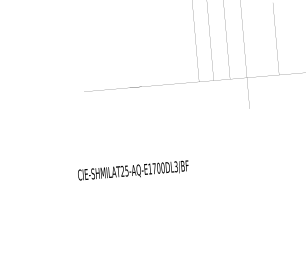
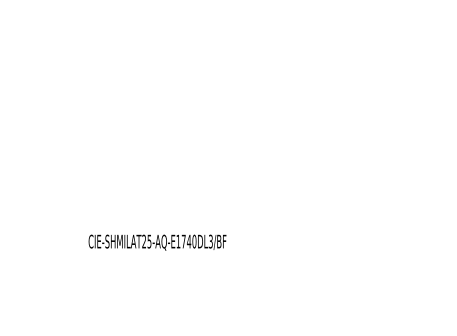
text: (158, 168) -> (188, 241), CIE-SHMILAT25-AQ-E1700DL3/BF -> CIE-SHMILAT25-AQ-E1740DL3/BF

